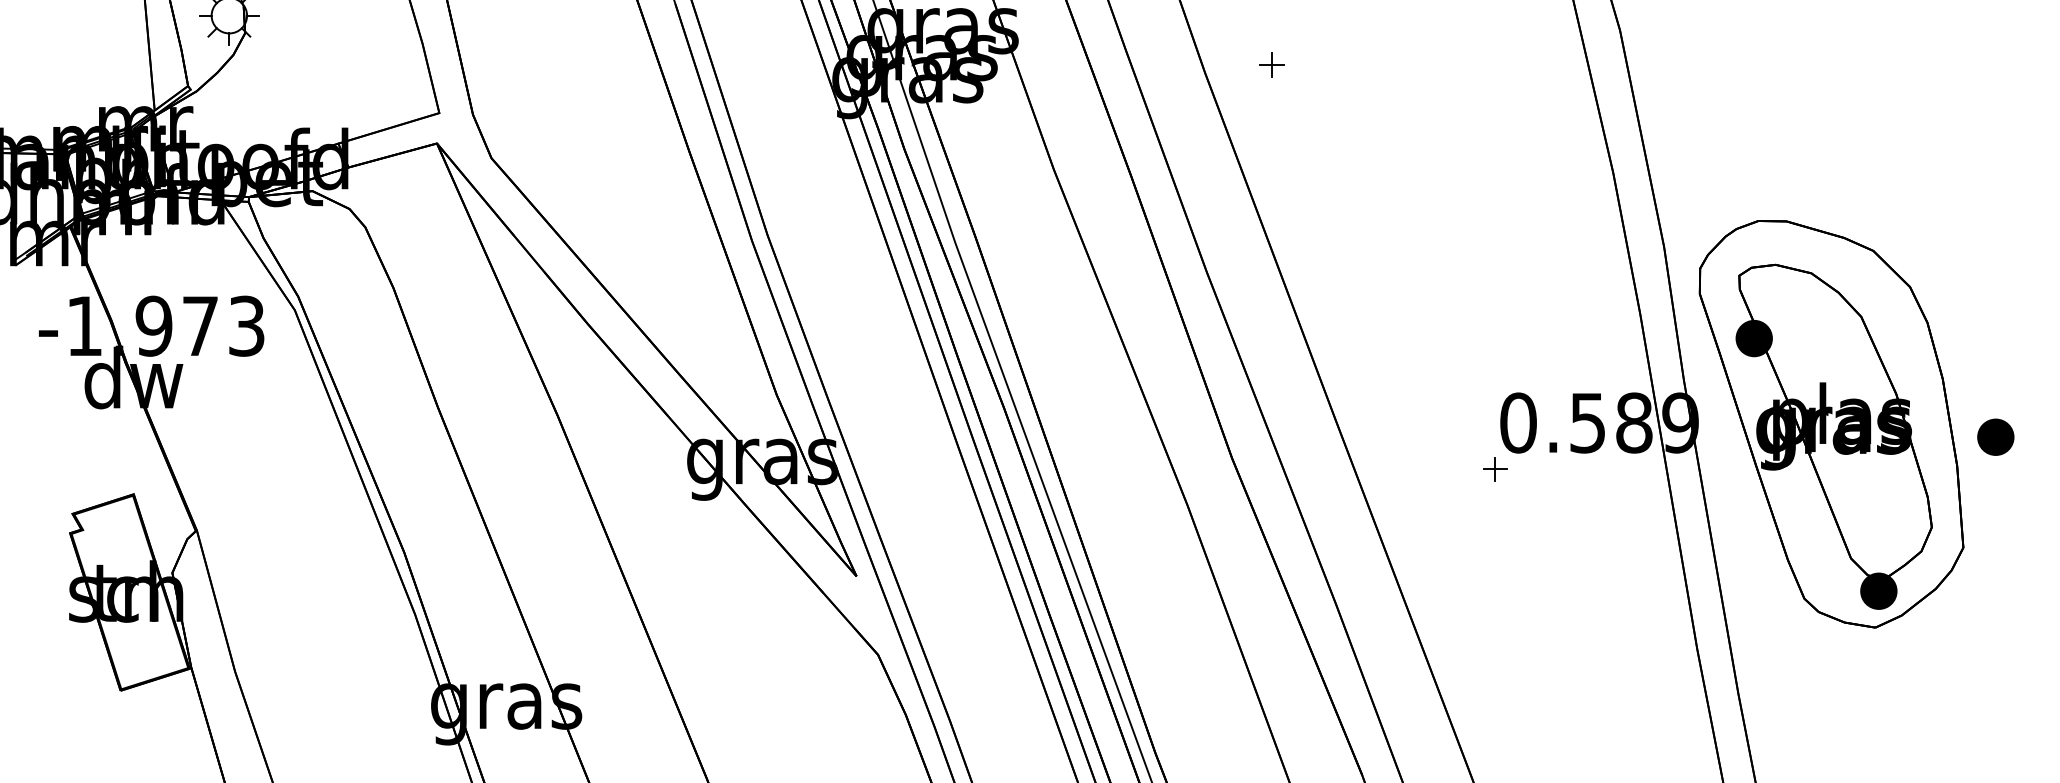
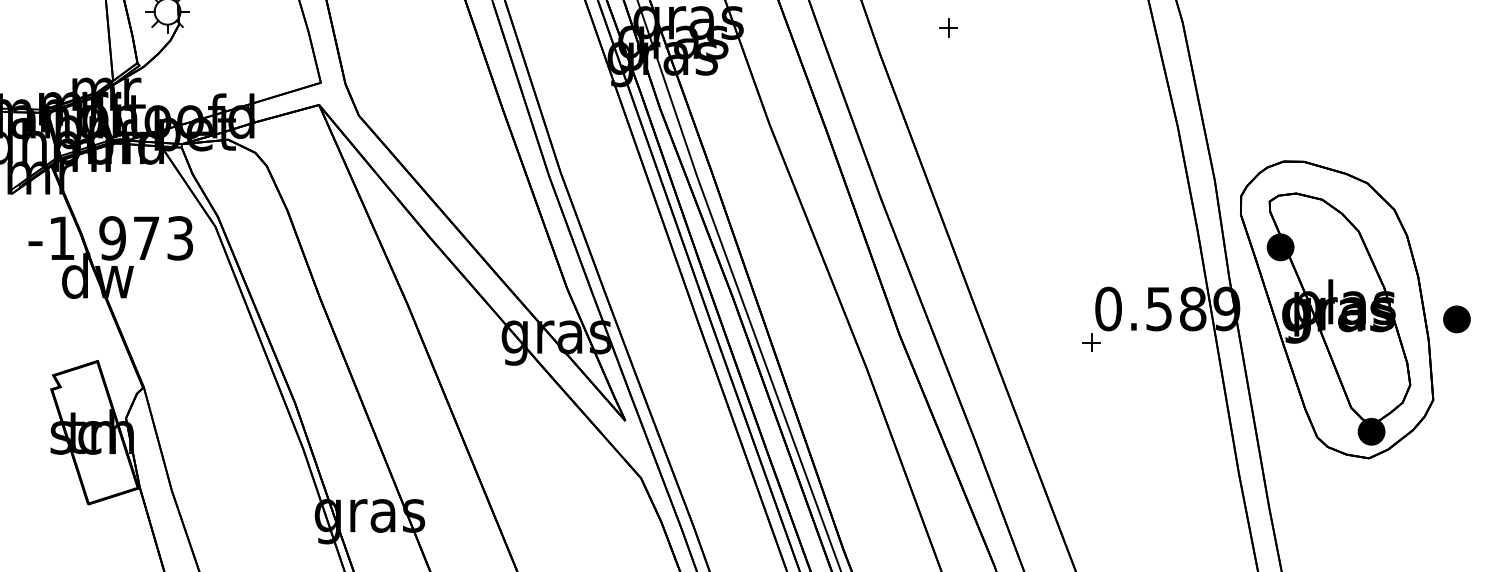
part: (1271, 64) -> (947, 27), moved

